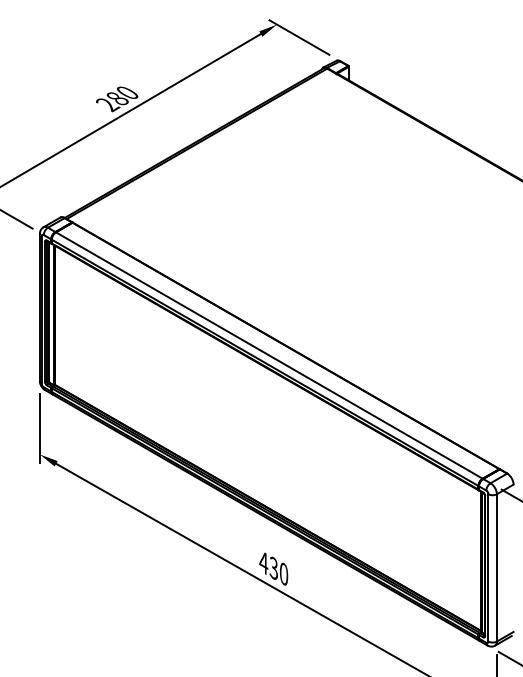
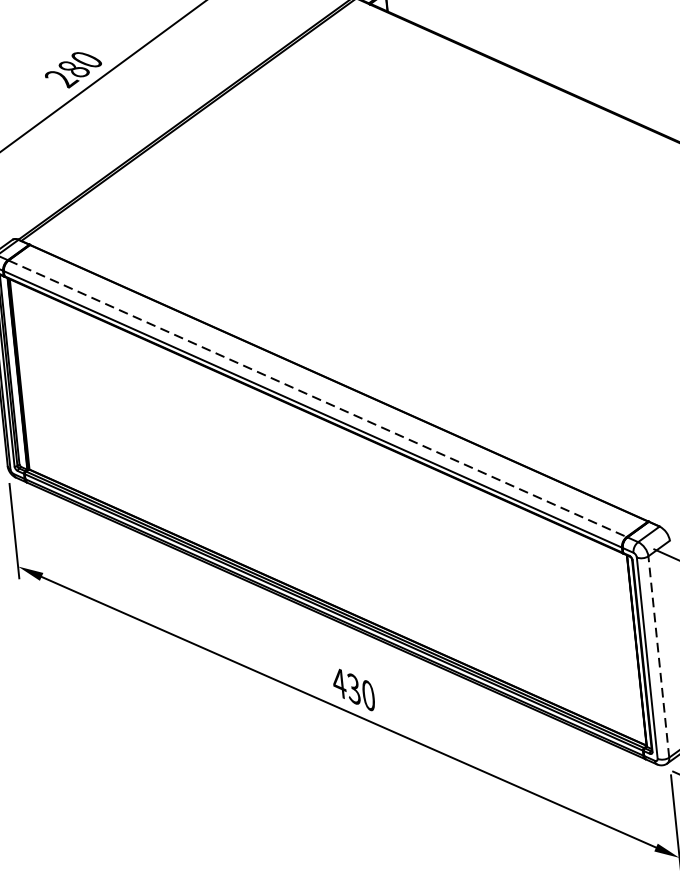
line: (269, 355) -> (317, 398), solid -> dashed
line: (496, 567) -> (658, 656), solid -> dashed

